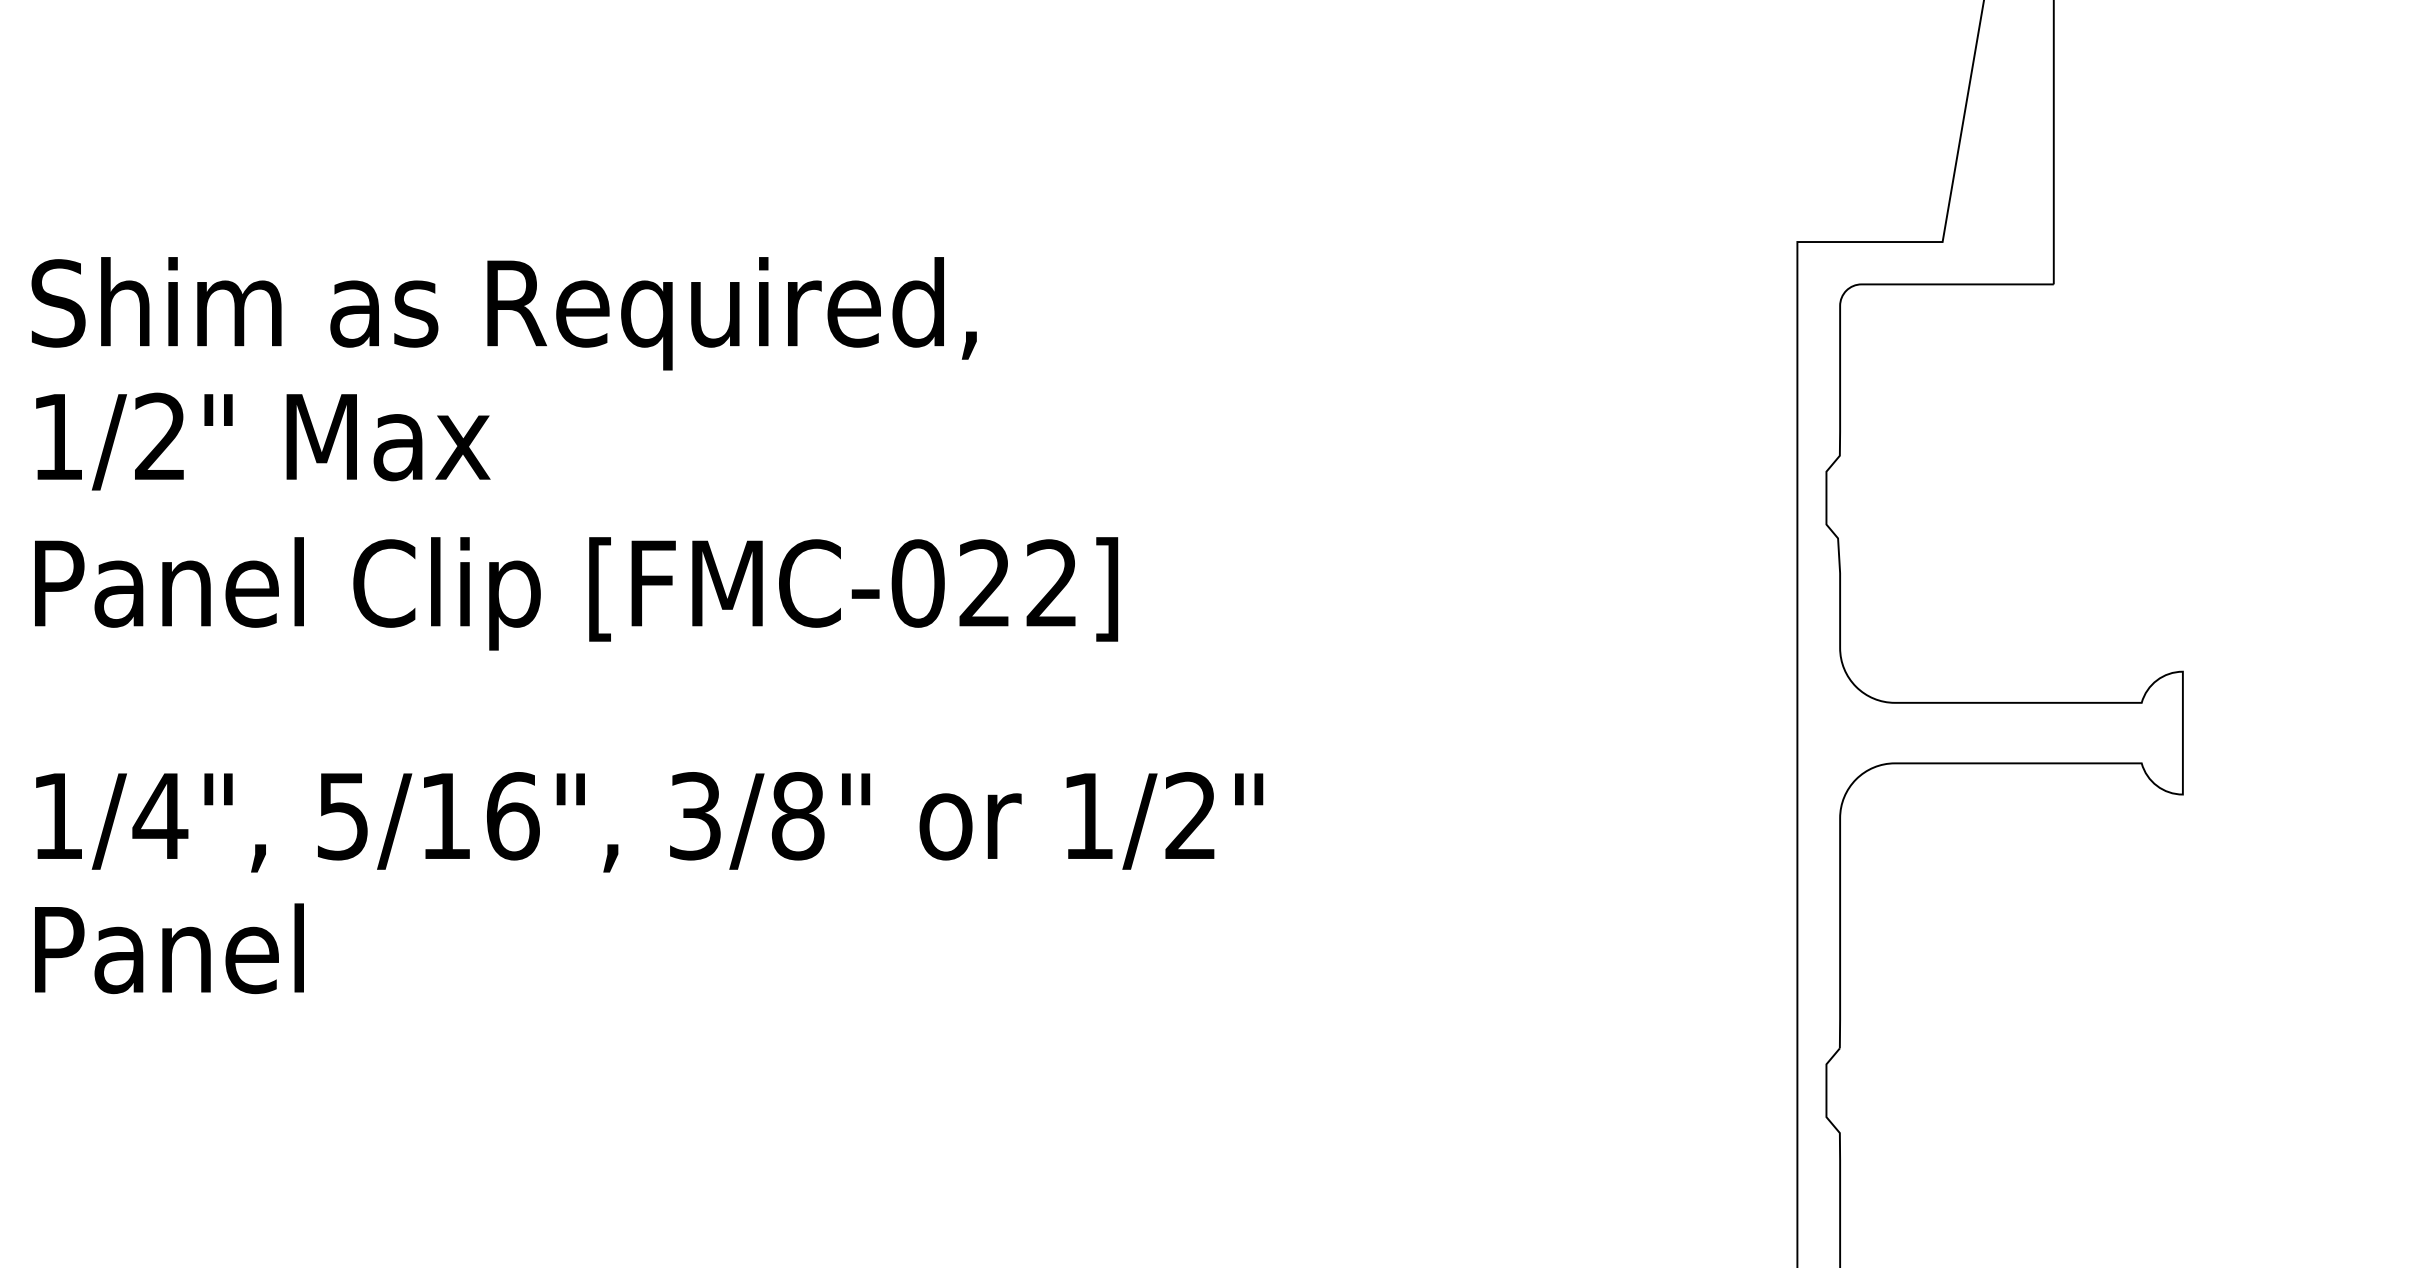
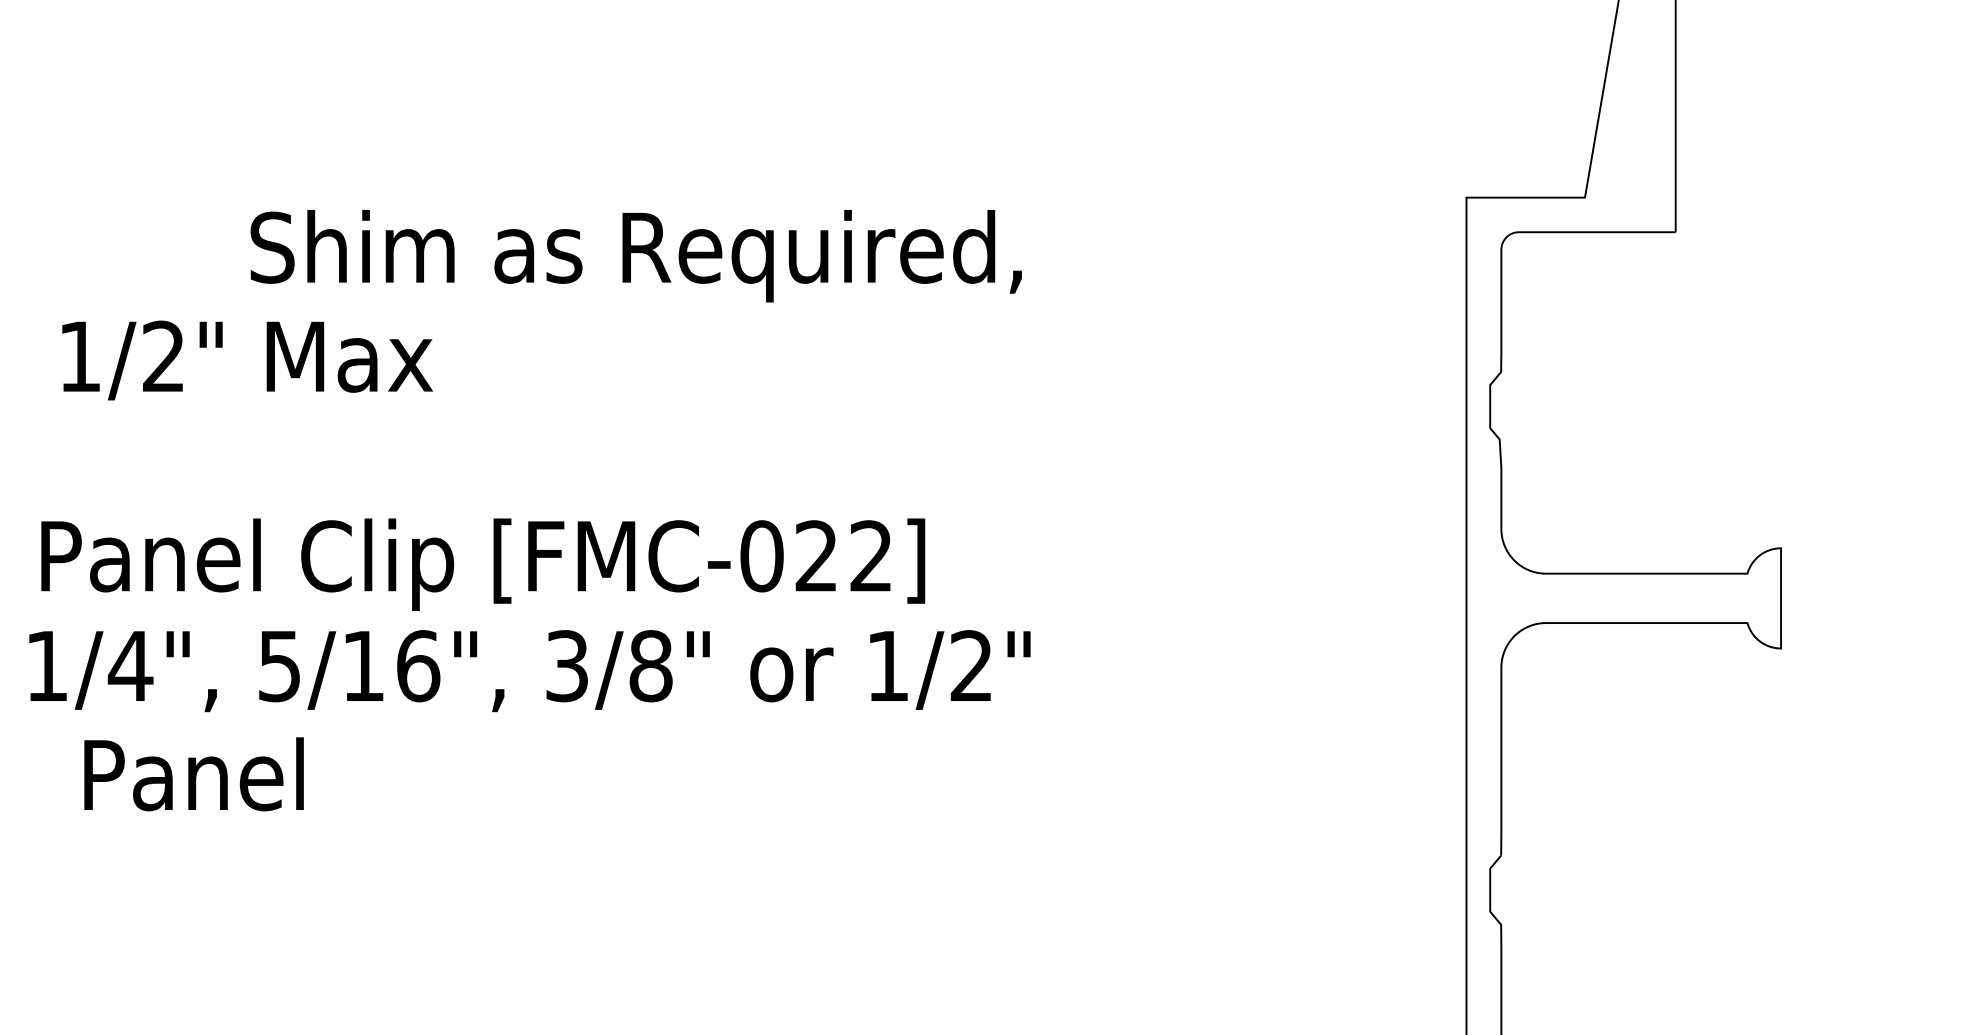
text: (503, 314) -> (635, 256), moved
text: (263, 441) -> (247, 360), moved
text: (576, 593) -> (483, 564), moved
text: (168, 948) -> (193, 774), moved

